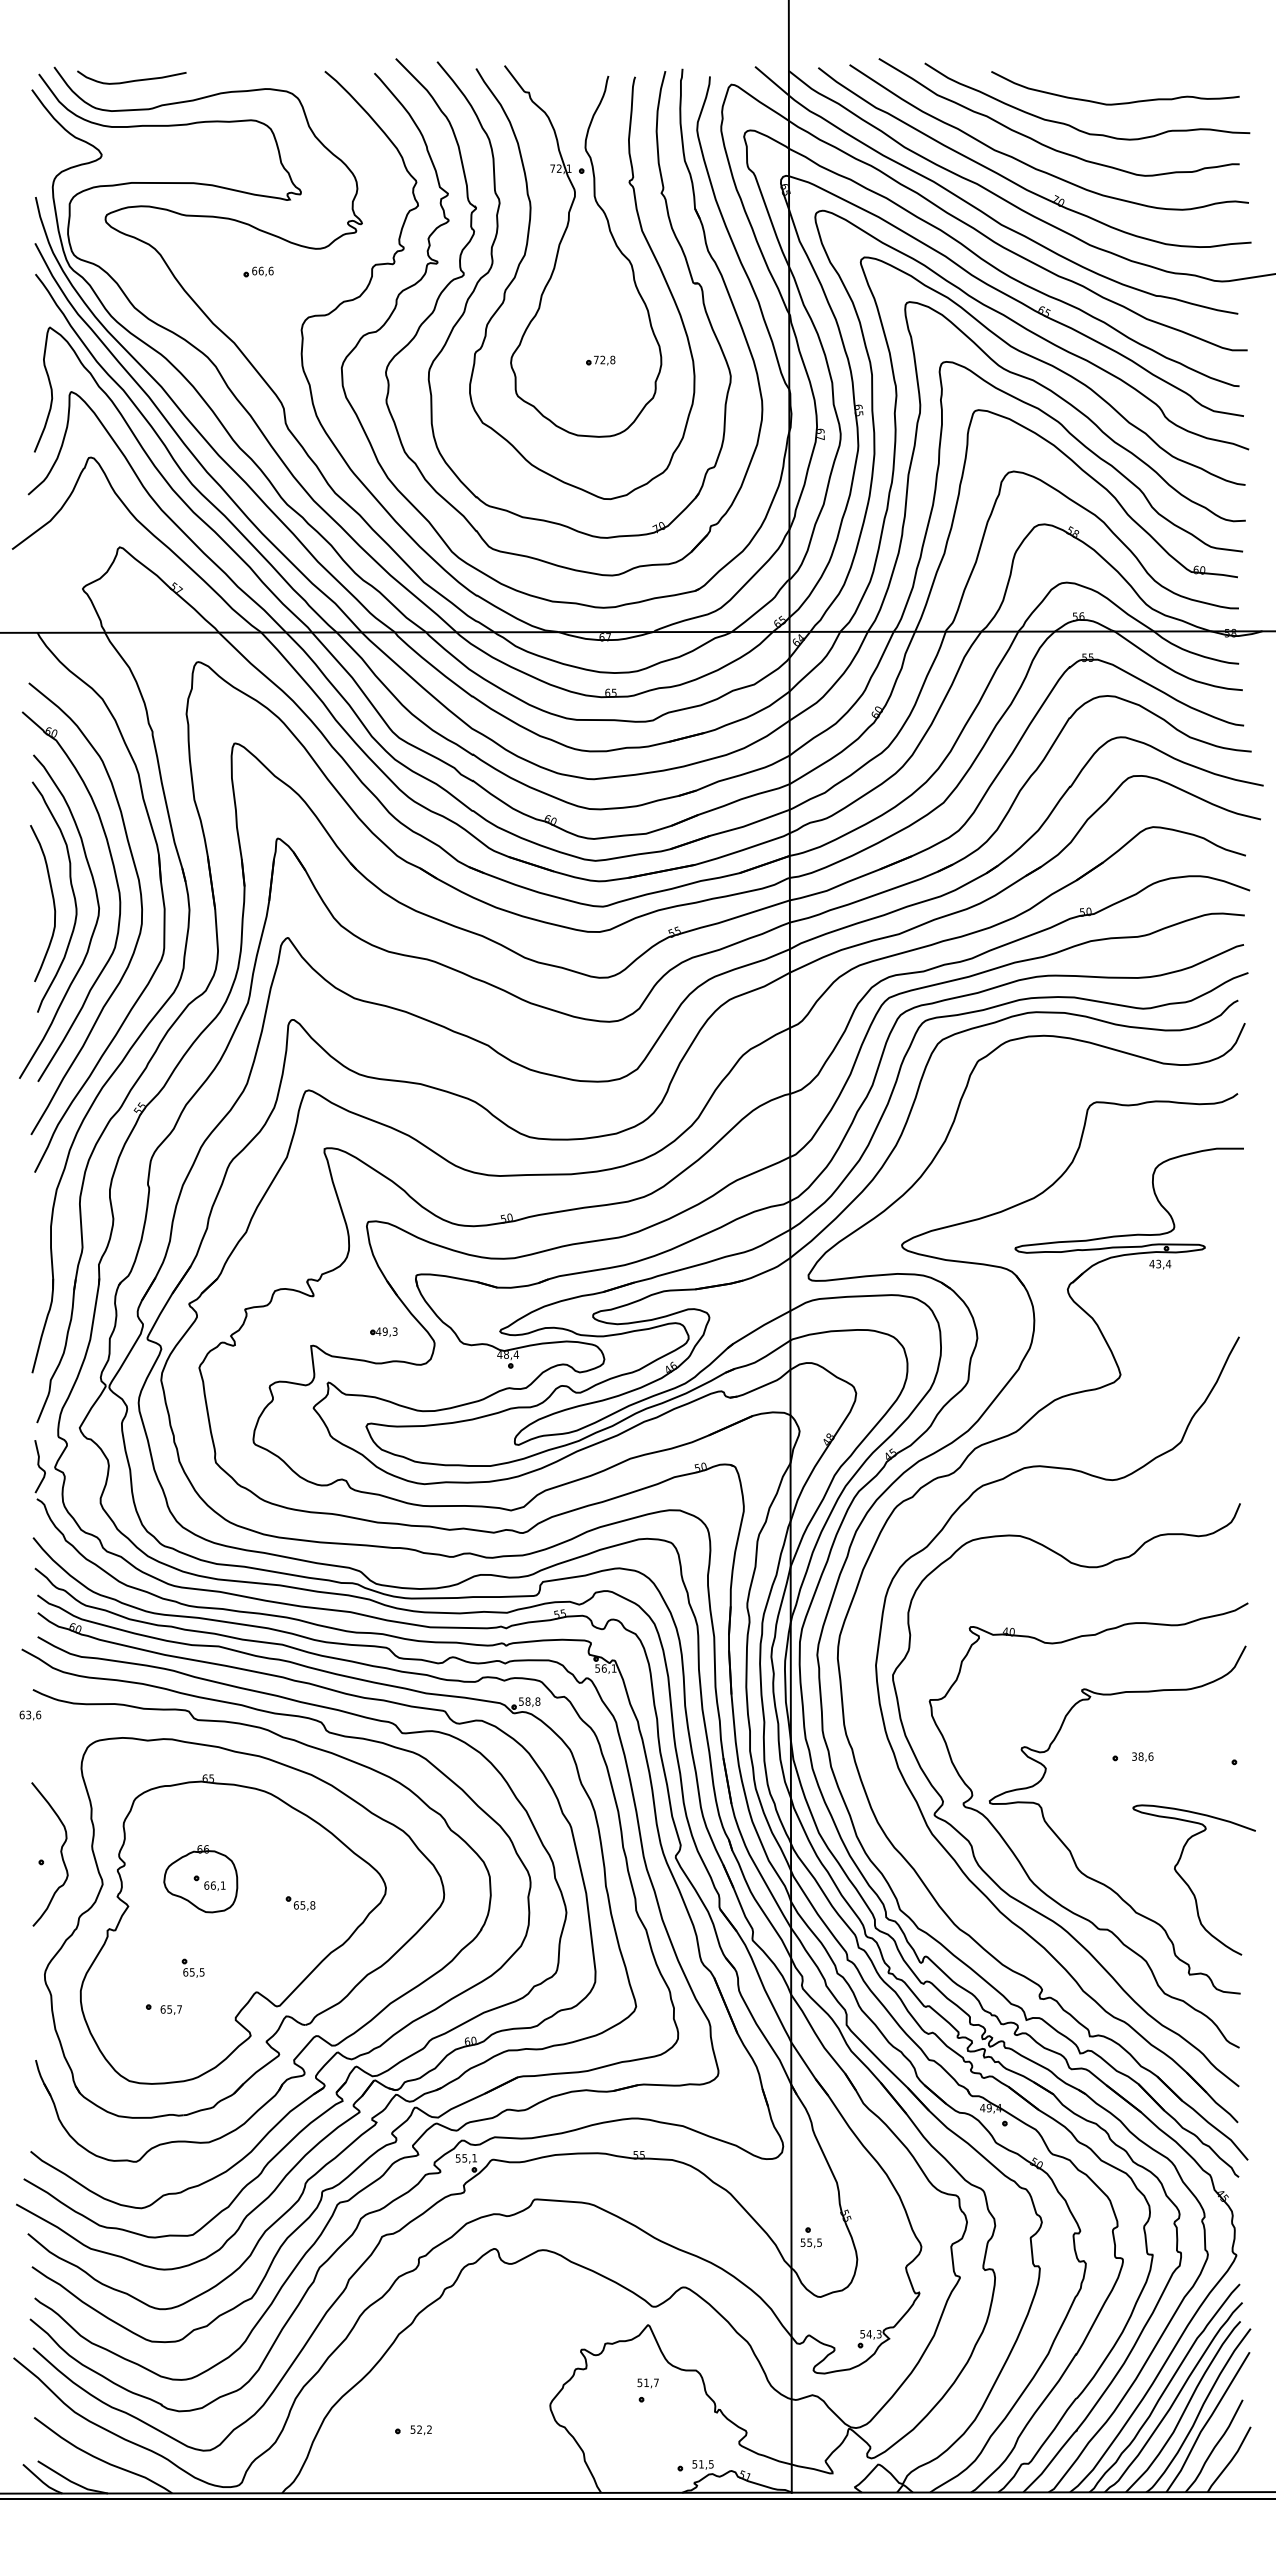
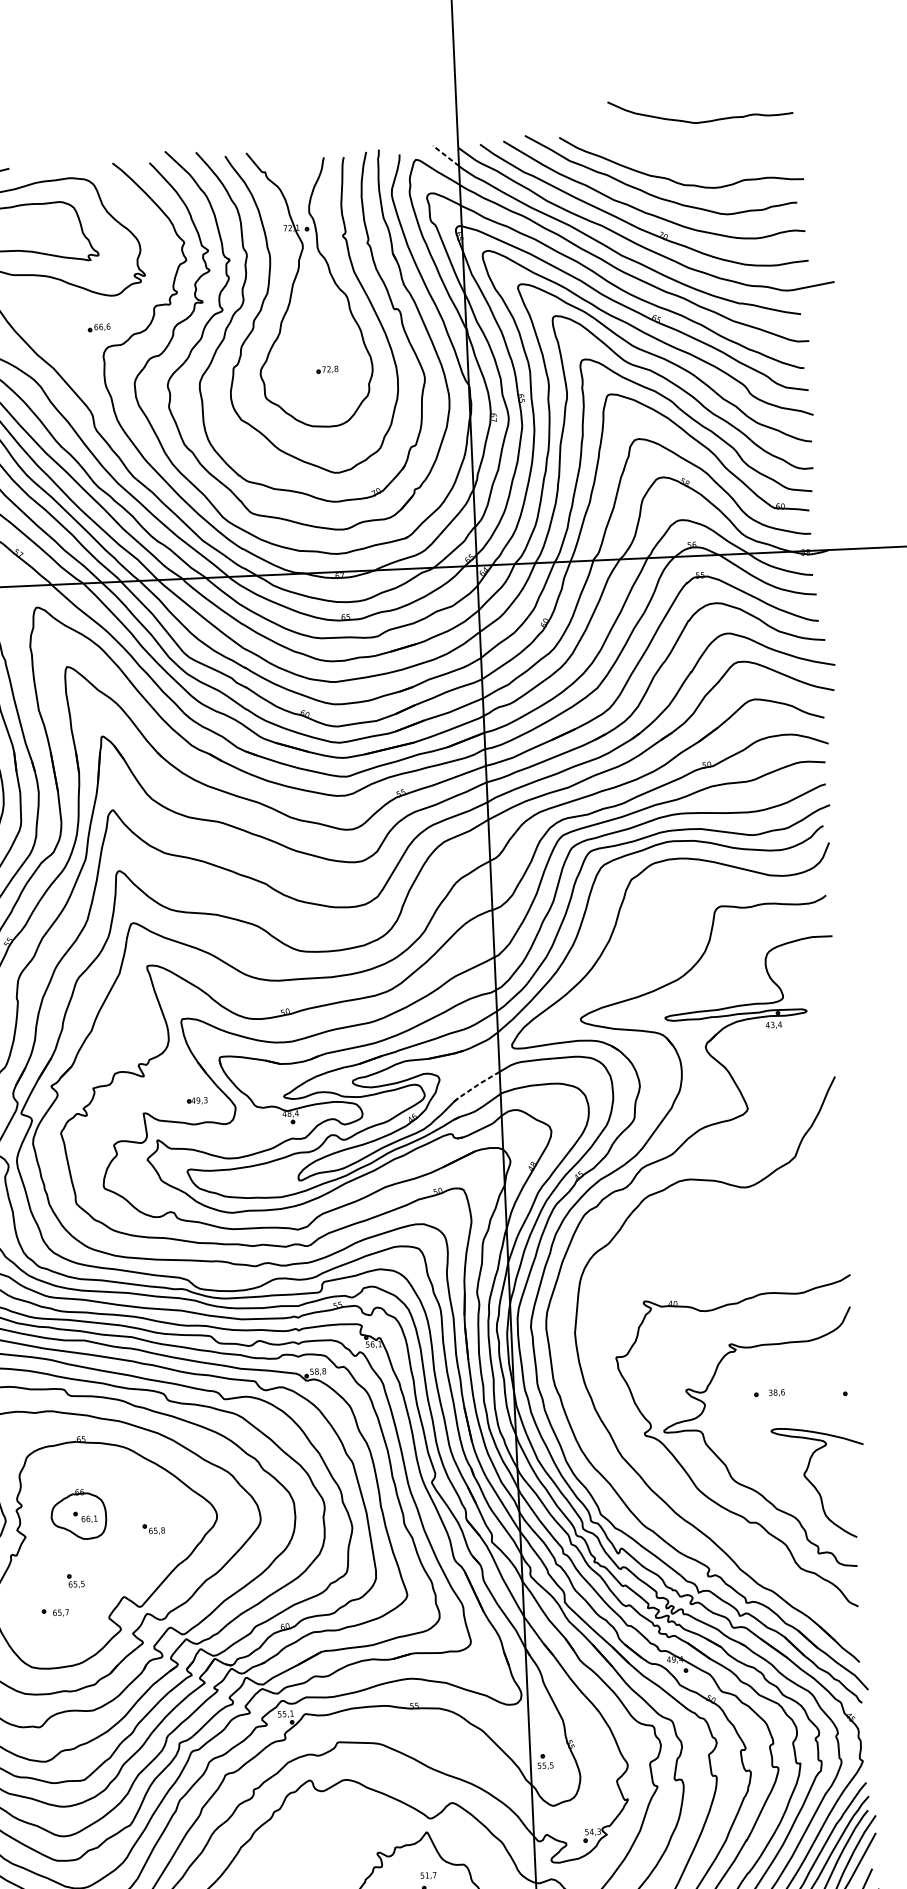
line: (771, 80) -> (445, 155), solid -> dashed
curve: (1120, 102) -> (704, 121), moved
part: (258, 271) -> (99, 327), moved
line: (758, 1328) -> (476, 1086), solid -> dashed
curve: (971, 1843) -> (652, 1462), removed

